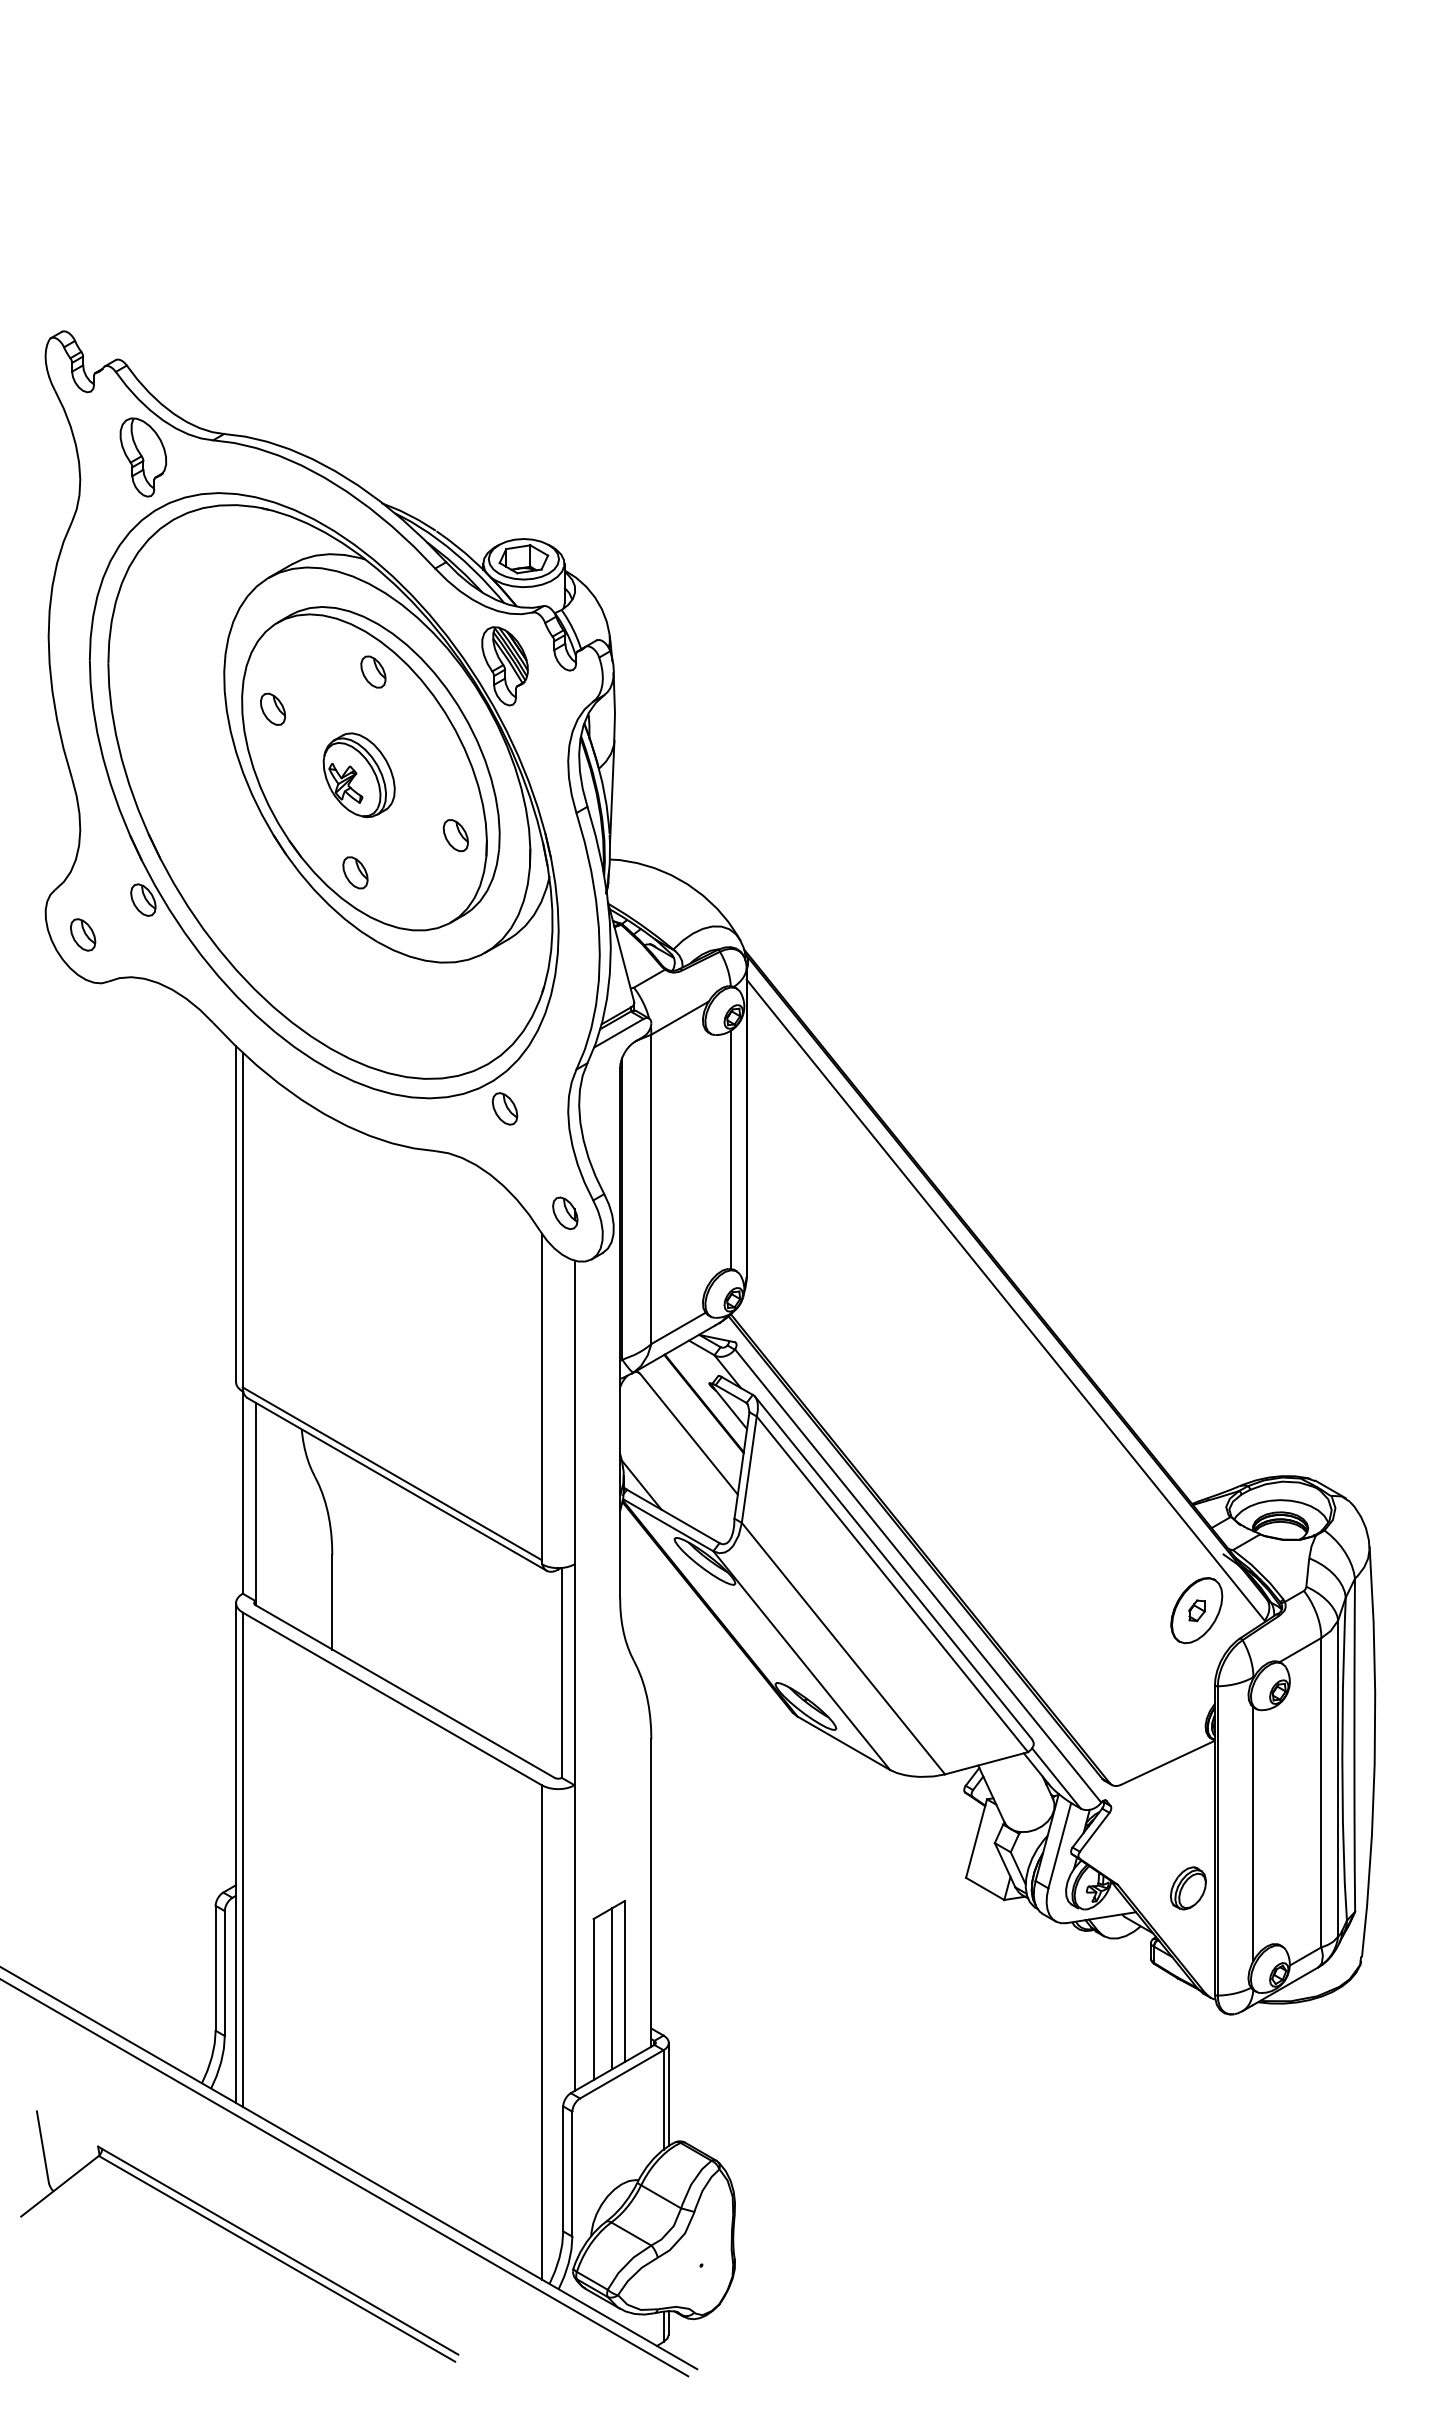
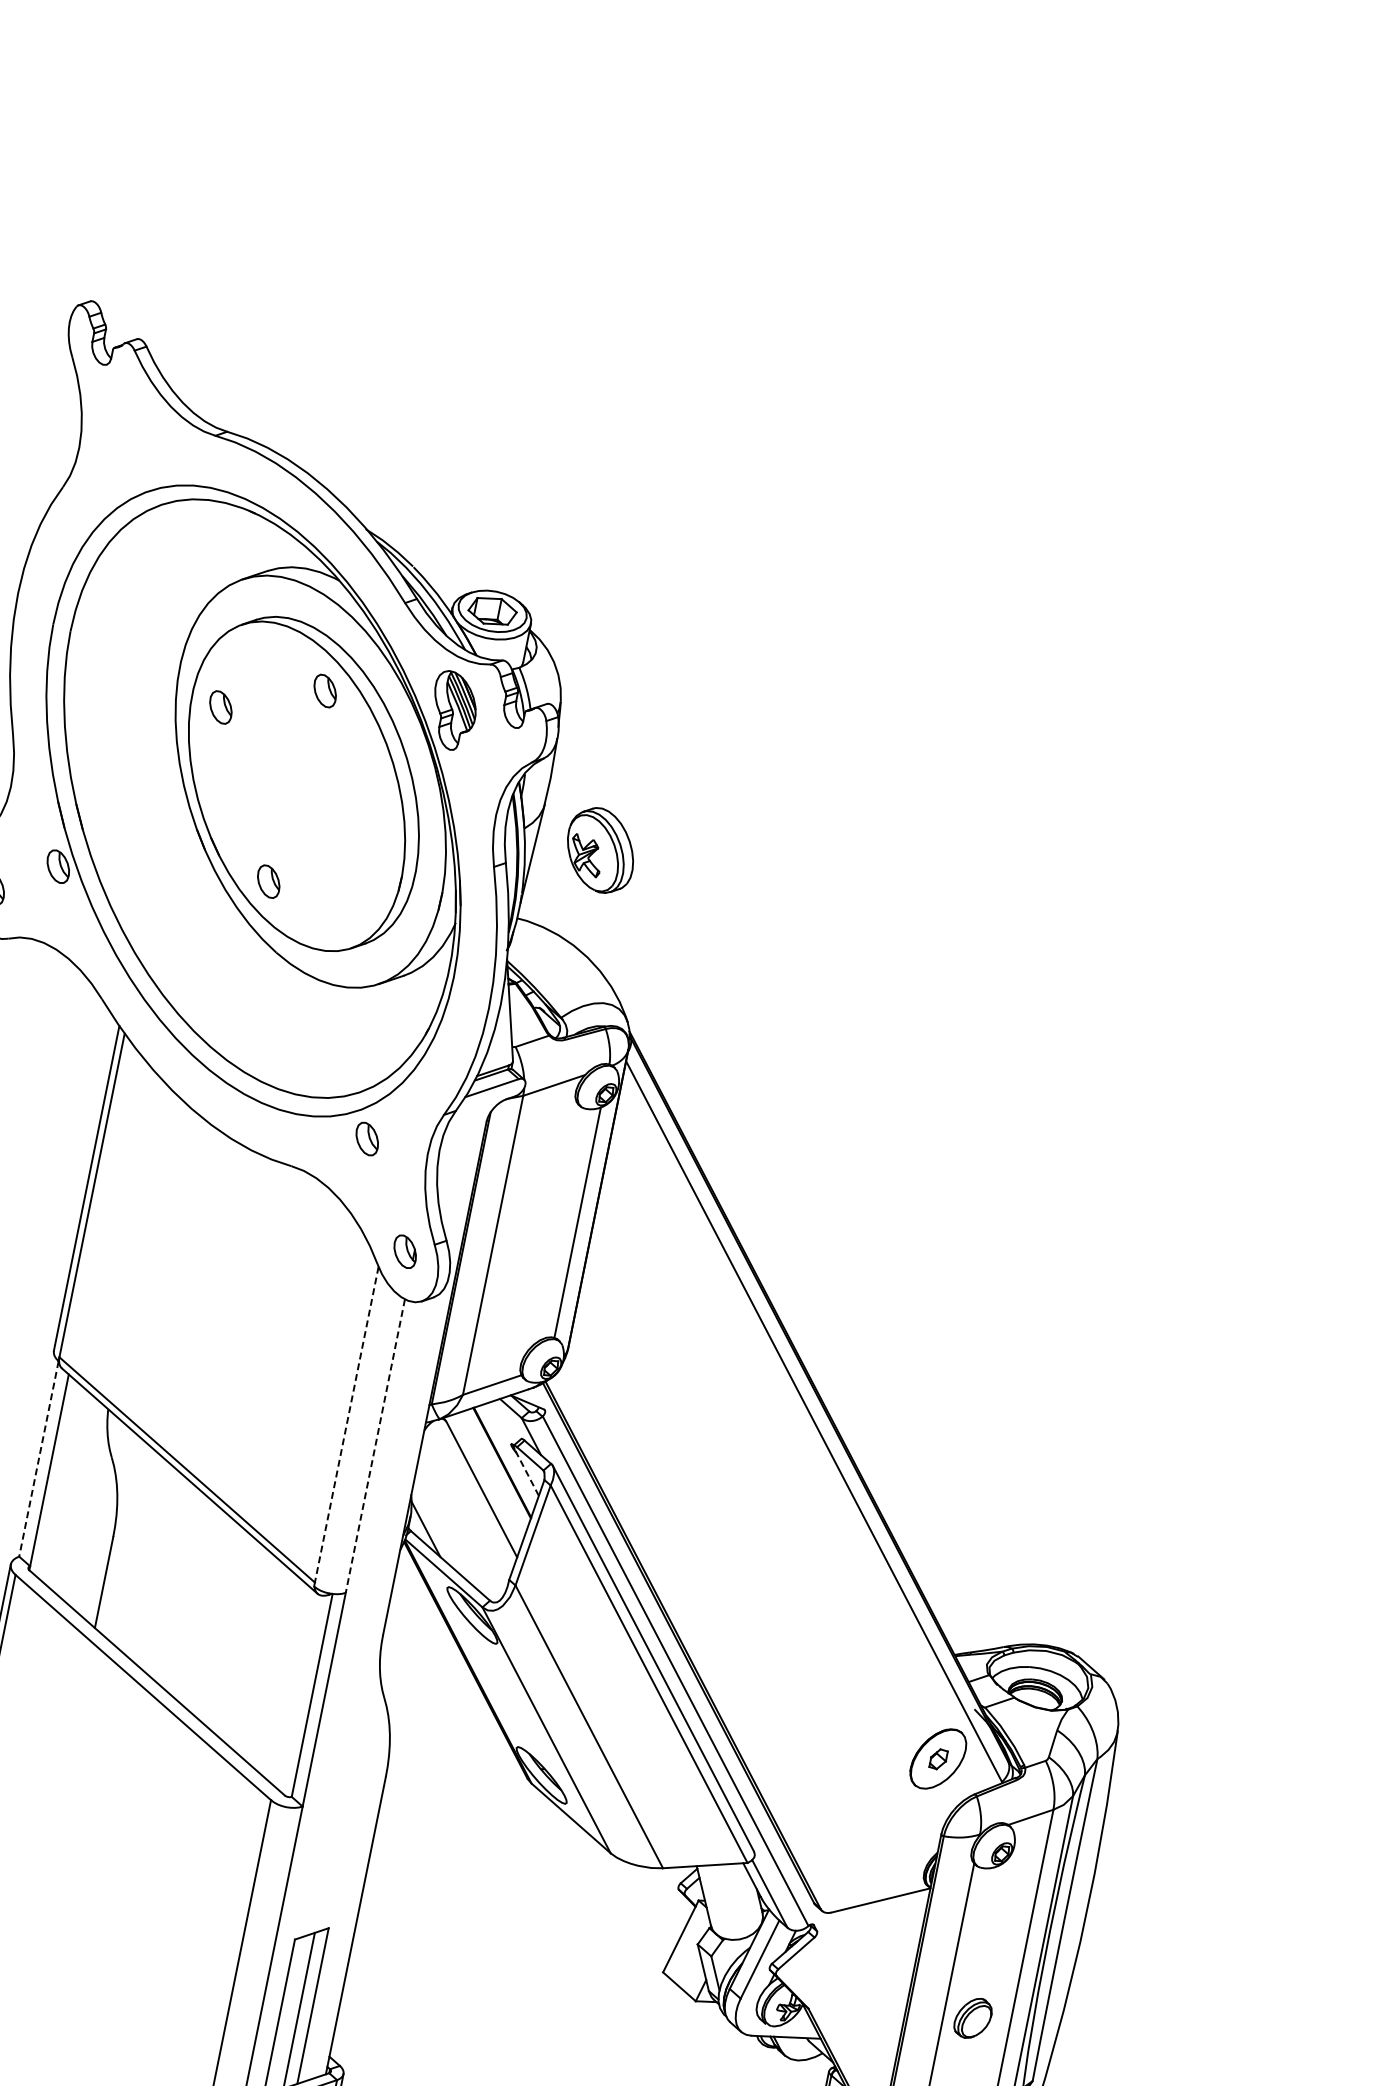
part: (143, 457) -> (144, 438), removed
part: (358, 775) -> (599, 850), moved
part: (455, 835) -> (372, 865), removed
line: (541, 1397) -> (346, 1425), solid -> dashed
line: (730, 1408) -> (526, 1472), solid -> dashed
line: (574, 1412) -> (375, 1446), solid -> dashed
line: (242, 1493) -> (38, 1459), solid -> dashed
part: (1188, 1888) -> (973, 2018), moved

